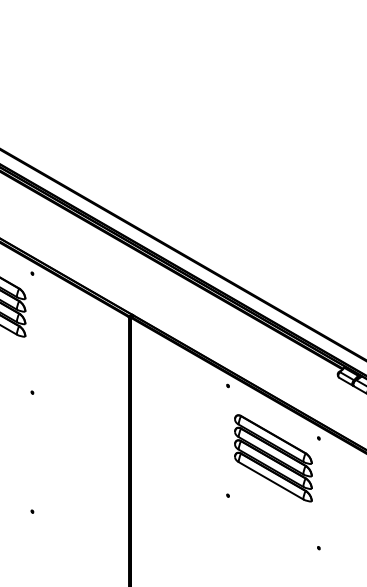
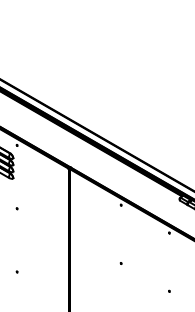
part: (273, 458) -> (145, 243), removed

